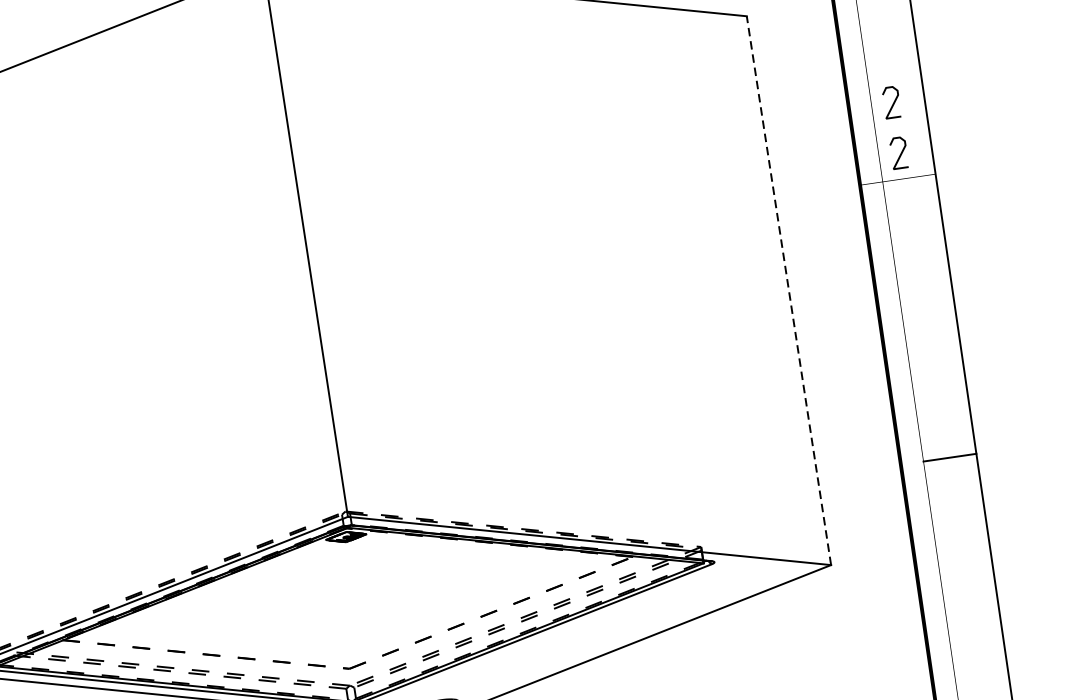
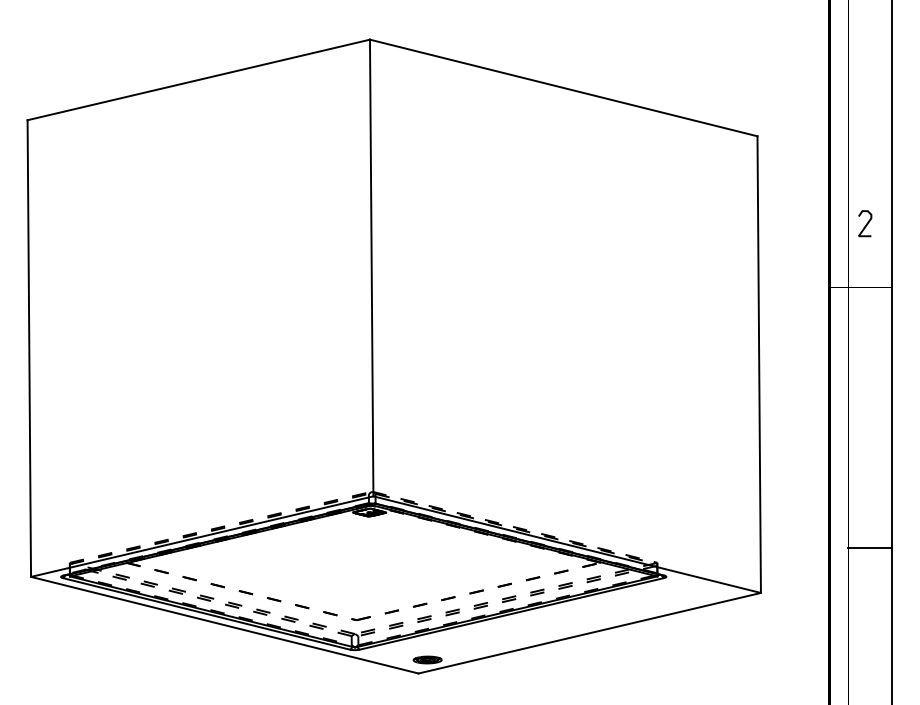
curve: (900, 152) -> (866, 265), removed
line: (789, 290) -> (759, 364), dashed -> solid
line: (950, 457) -> (870, 547), moved

